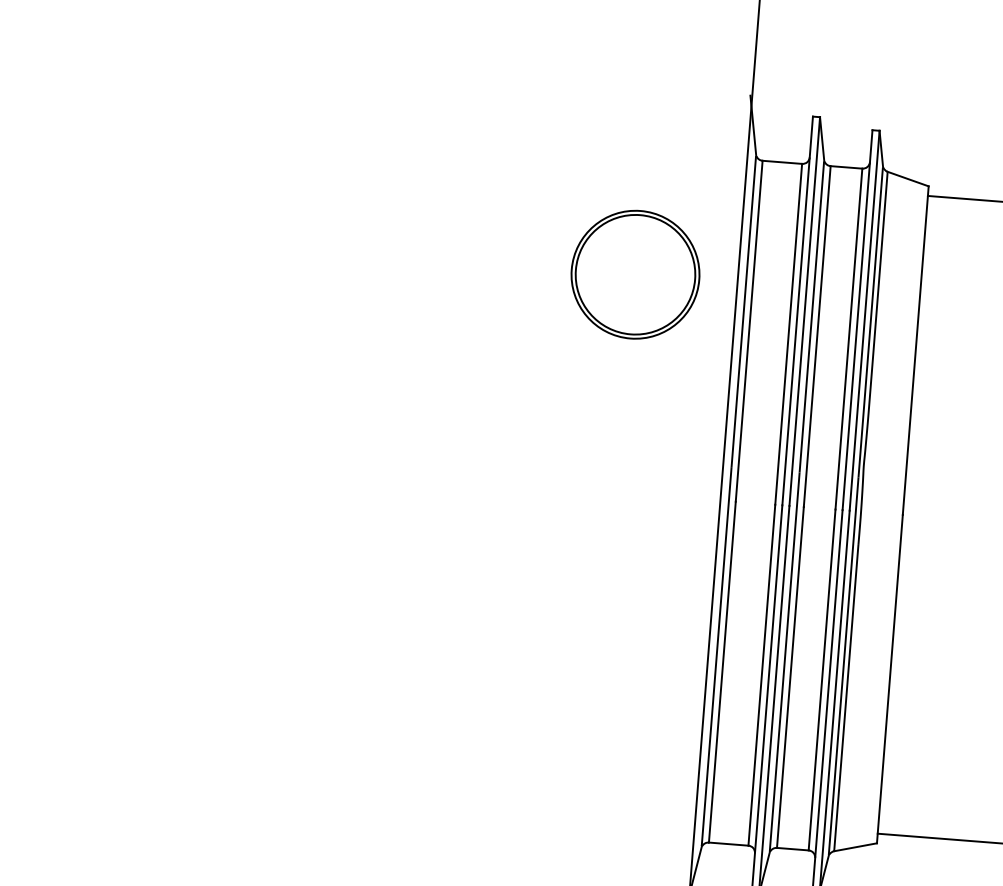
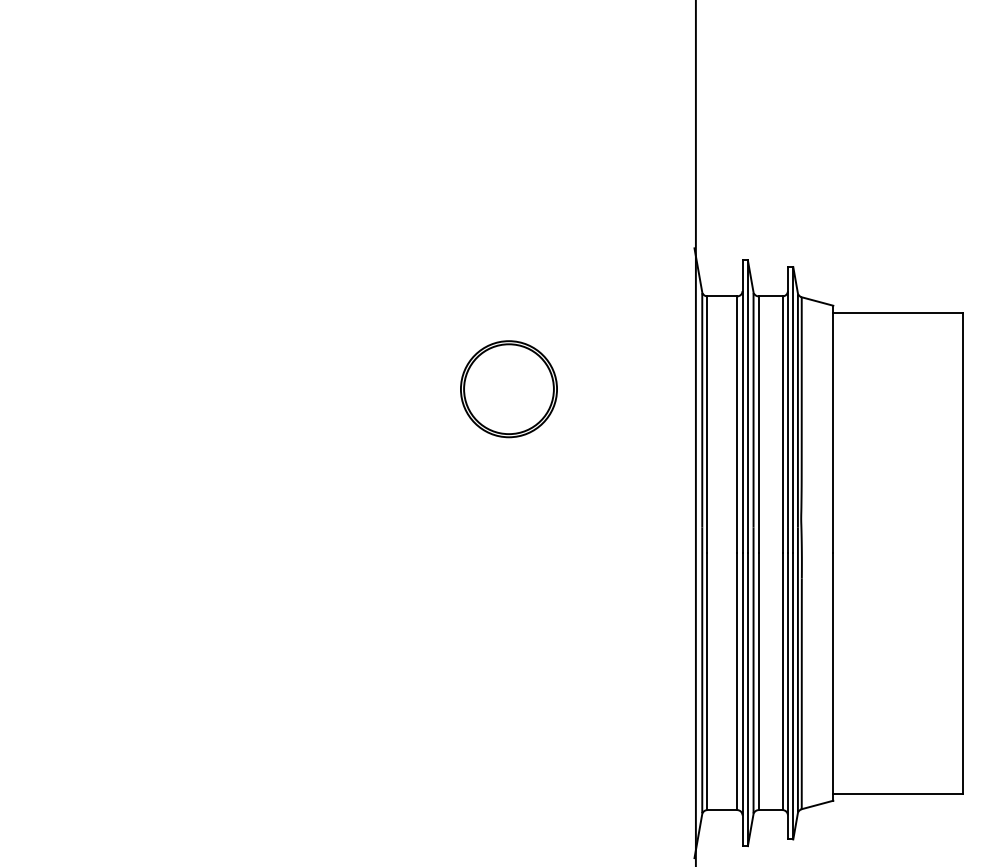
part: (634, 275) -> (508, 389), moved

